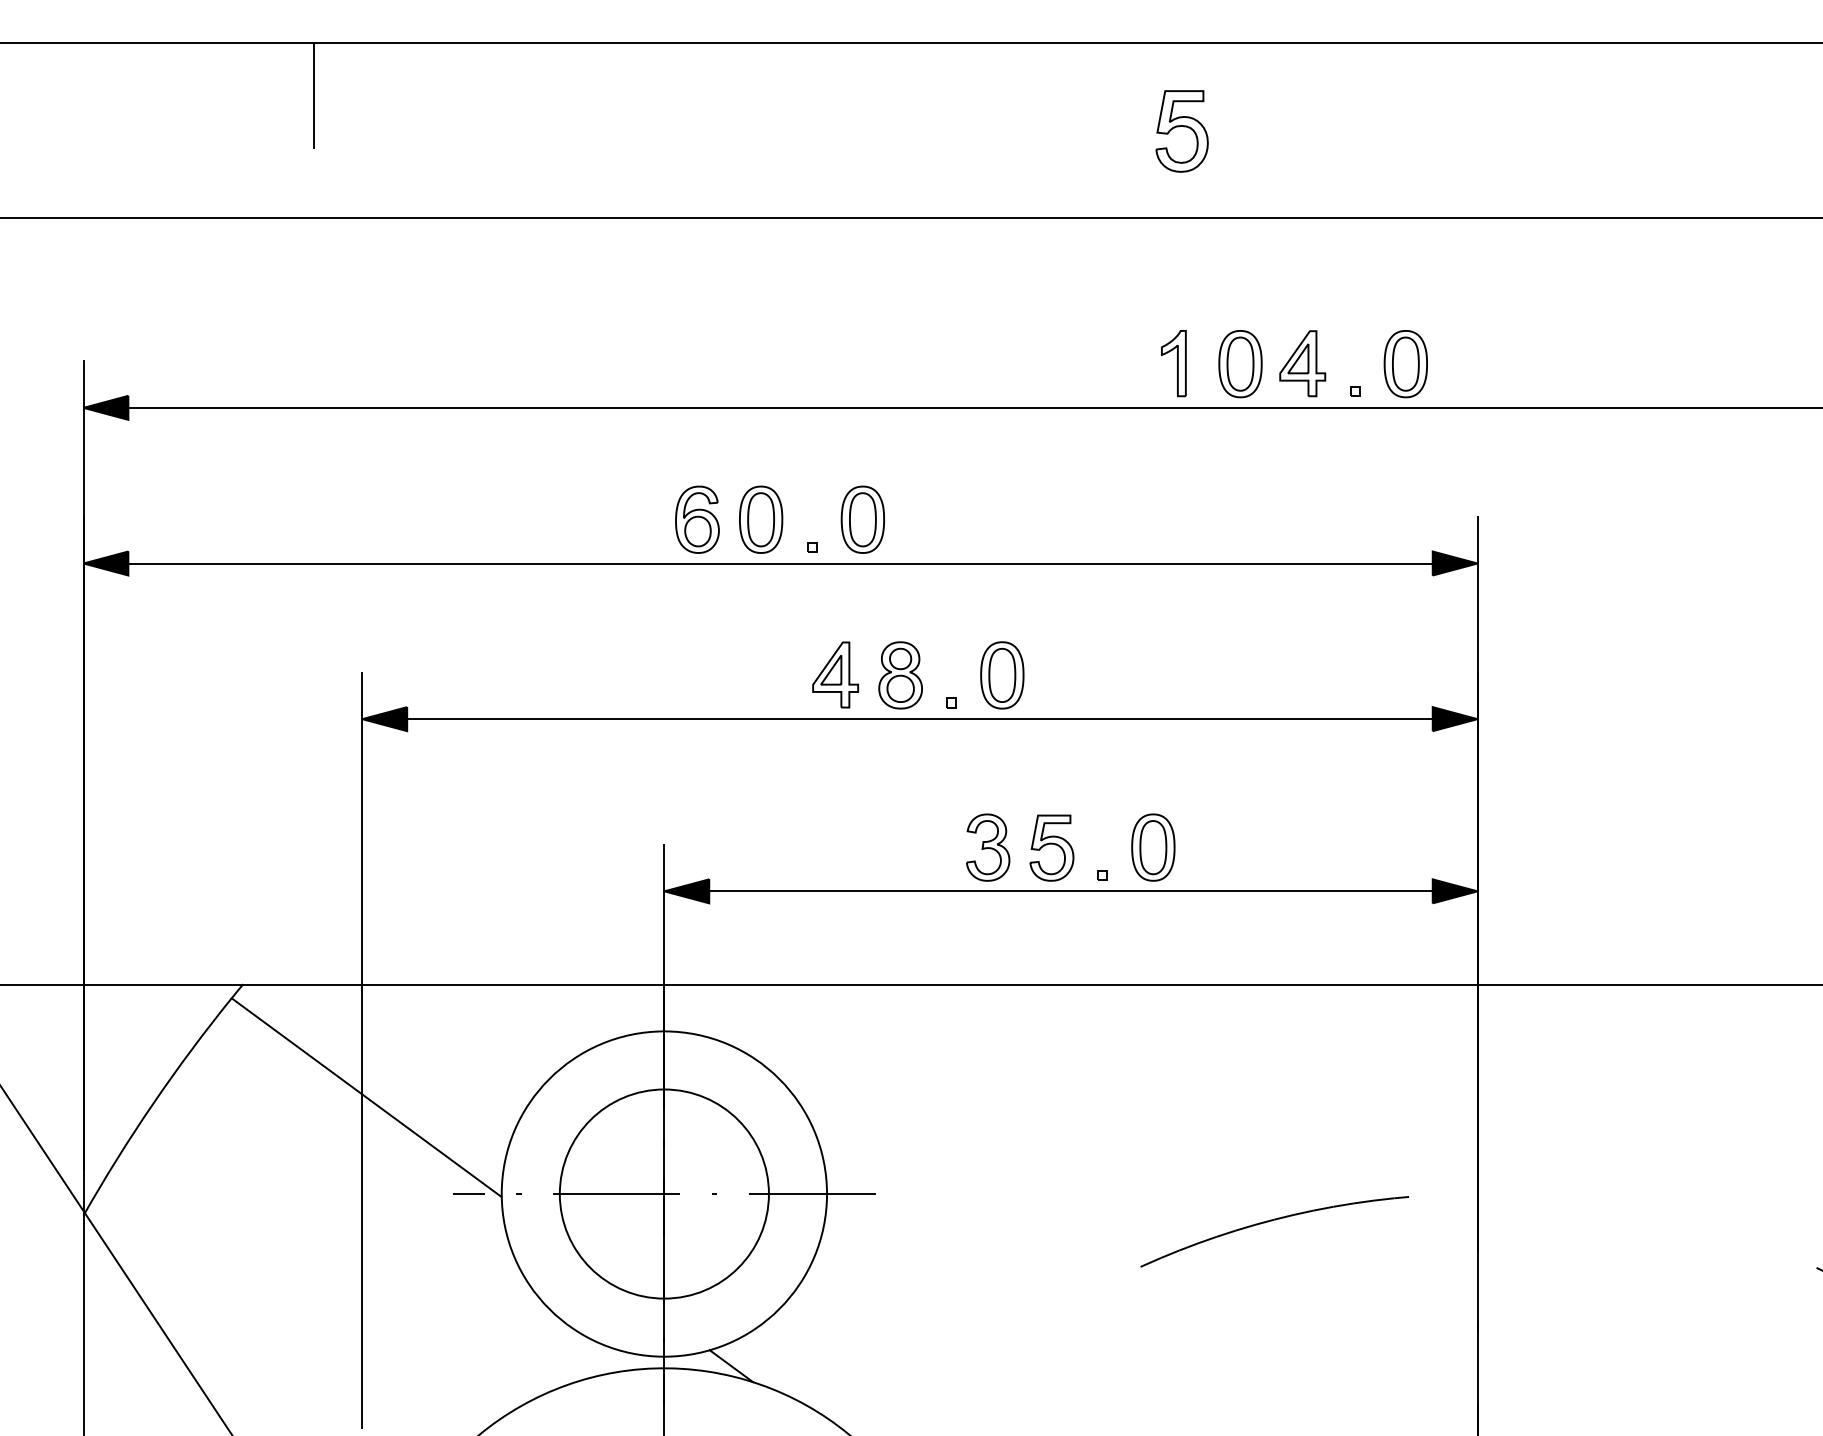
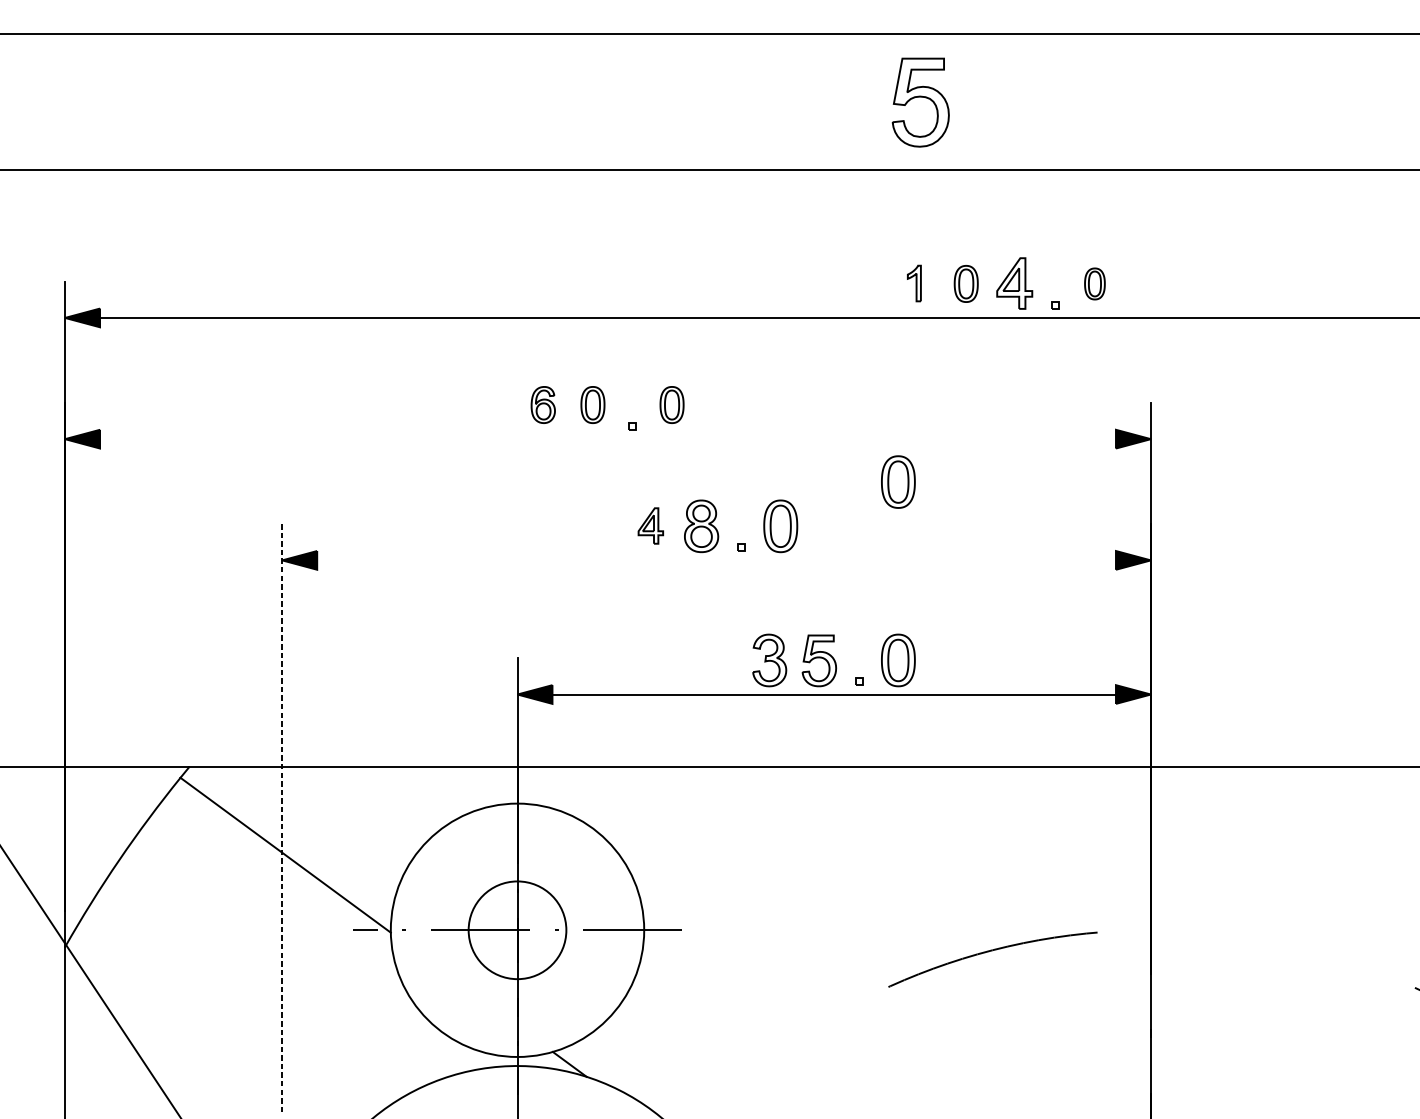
line: (313, 95) -> (244, 74), removed
part: (1181, 131) -> (920, 102), size x1.4
part: (1173, 363) -> (914, 283), size x0.7
part: (1240, 364) -> (966, 284), size x0.7
part: (1405, 364) -> (1094, 284), size x0.6
part: (697, 519) -> (543, 404), size x0.7
part: (761, 519) -> (593, 404), size x0.7
part: (862, 519) -> (671, 404), size x0.7
line: (780, 563) -> (607, 439), removed
part: (1153, 618) -> (898, 481), added
part: (835, 674) -> (650, 525), size x0.7
line: (919, 719) -> (716, 560), removed
line: (362, 1049) -> (282, 817), solid -> dashed
circle: (663, 1193) -> (516, 929), size x0.6

